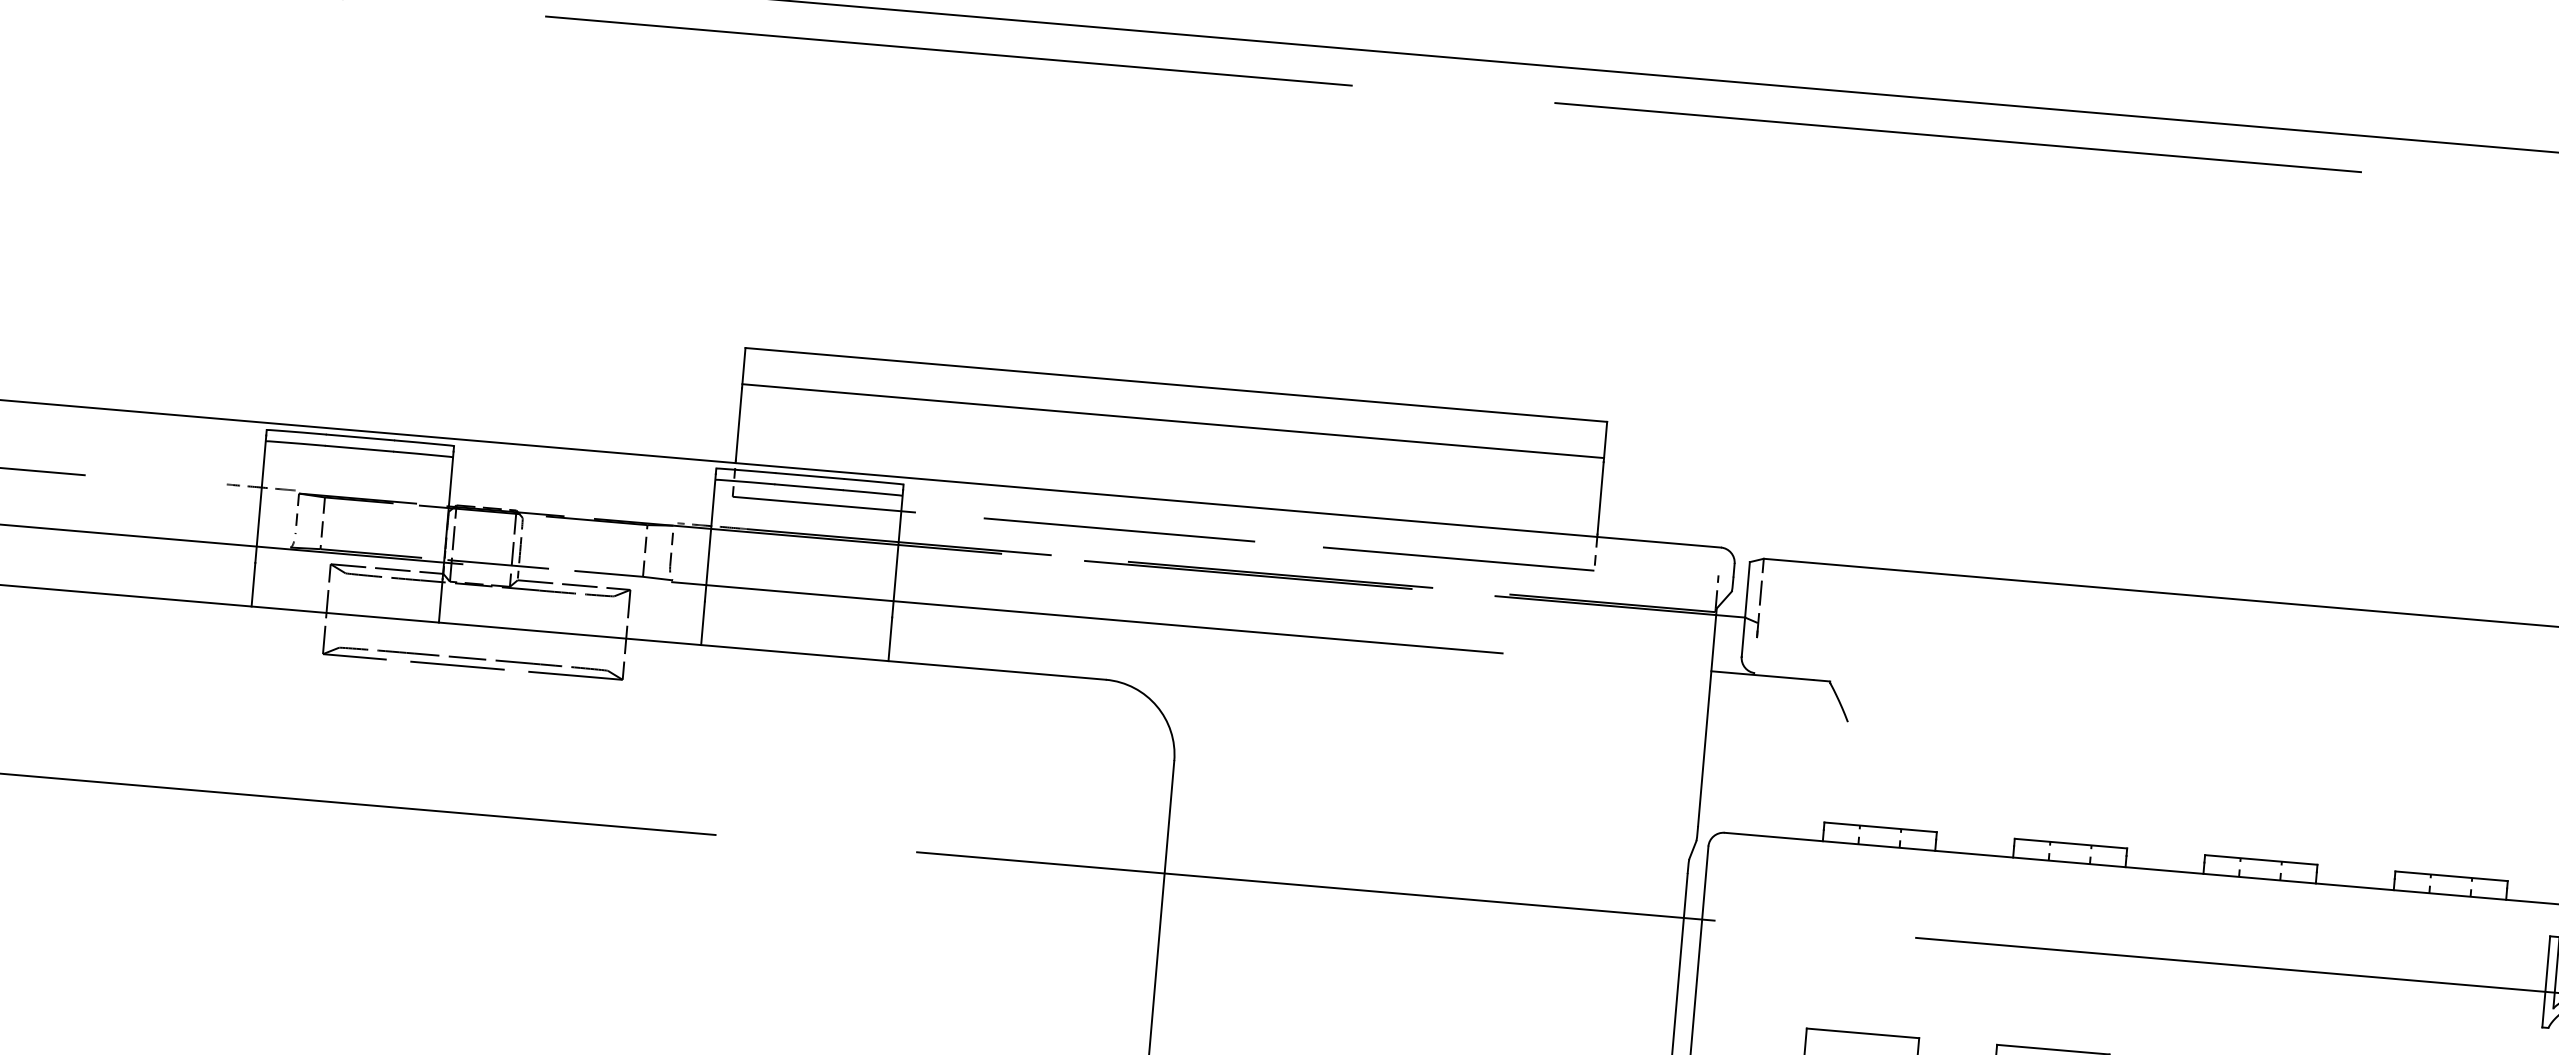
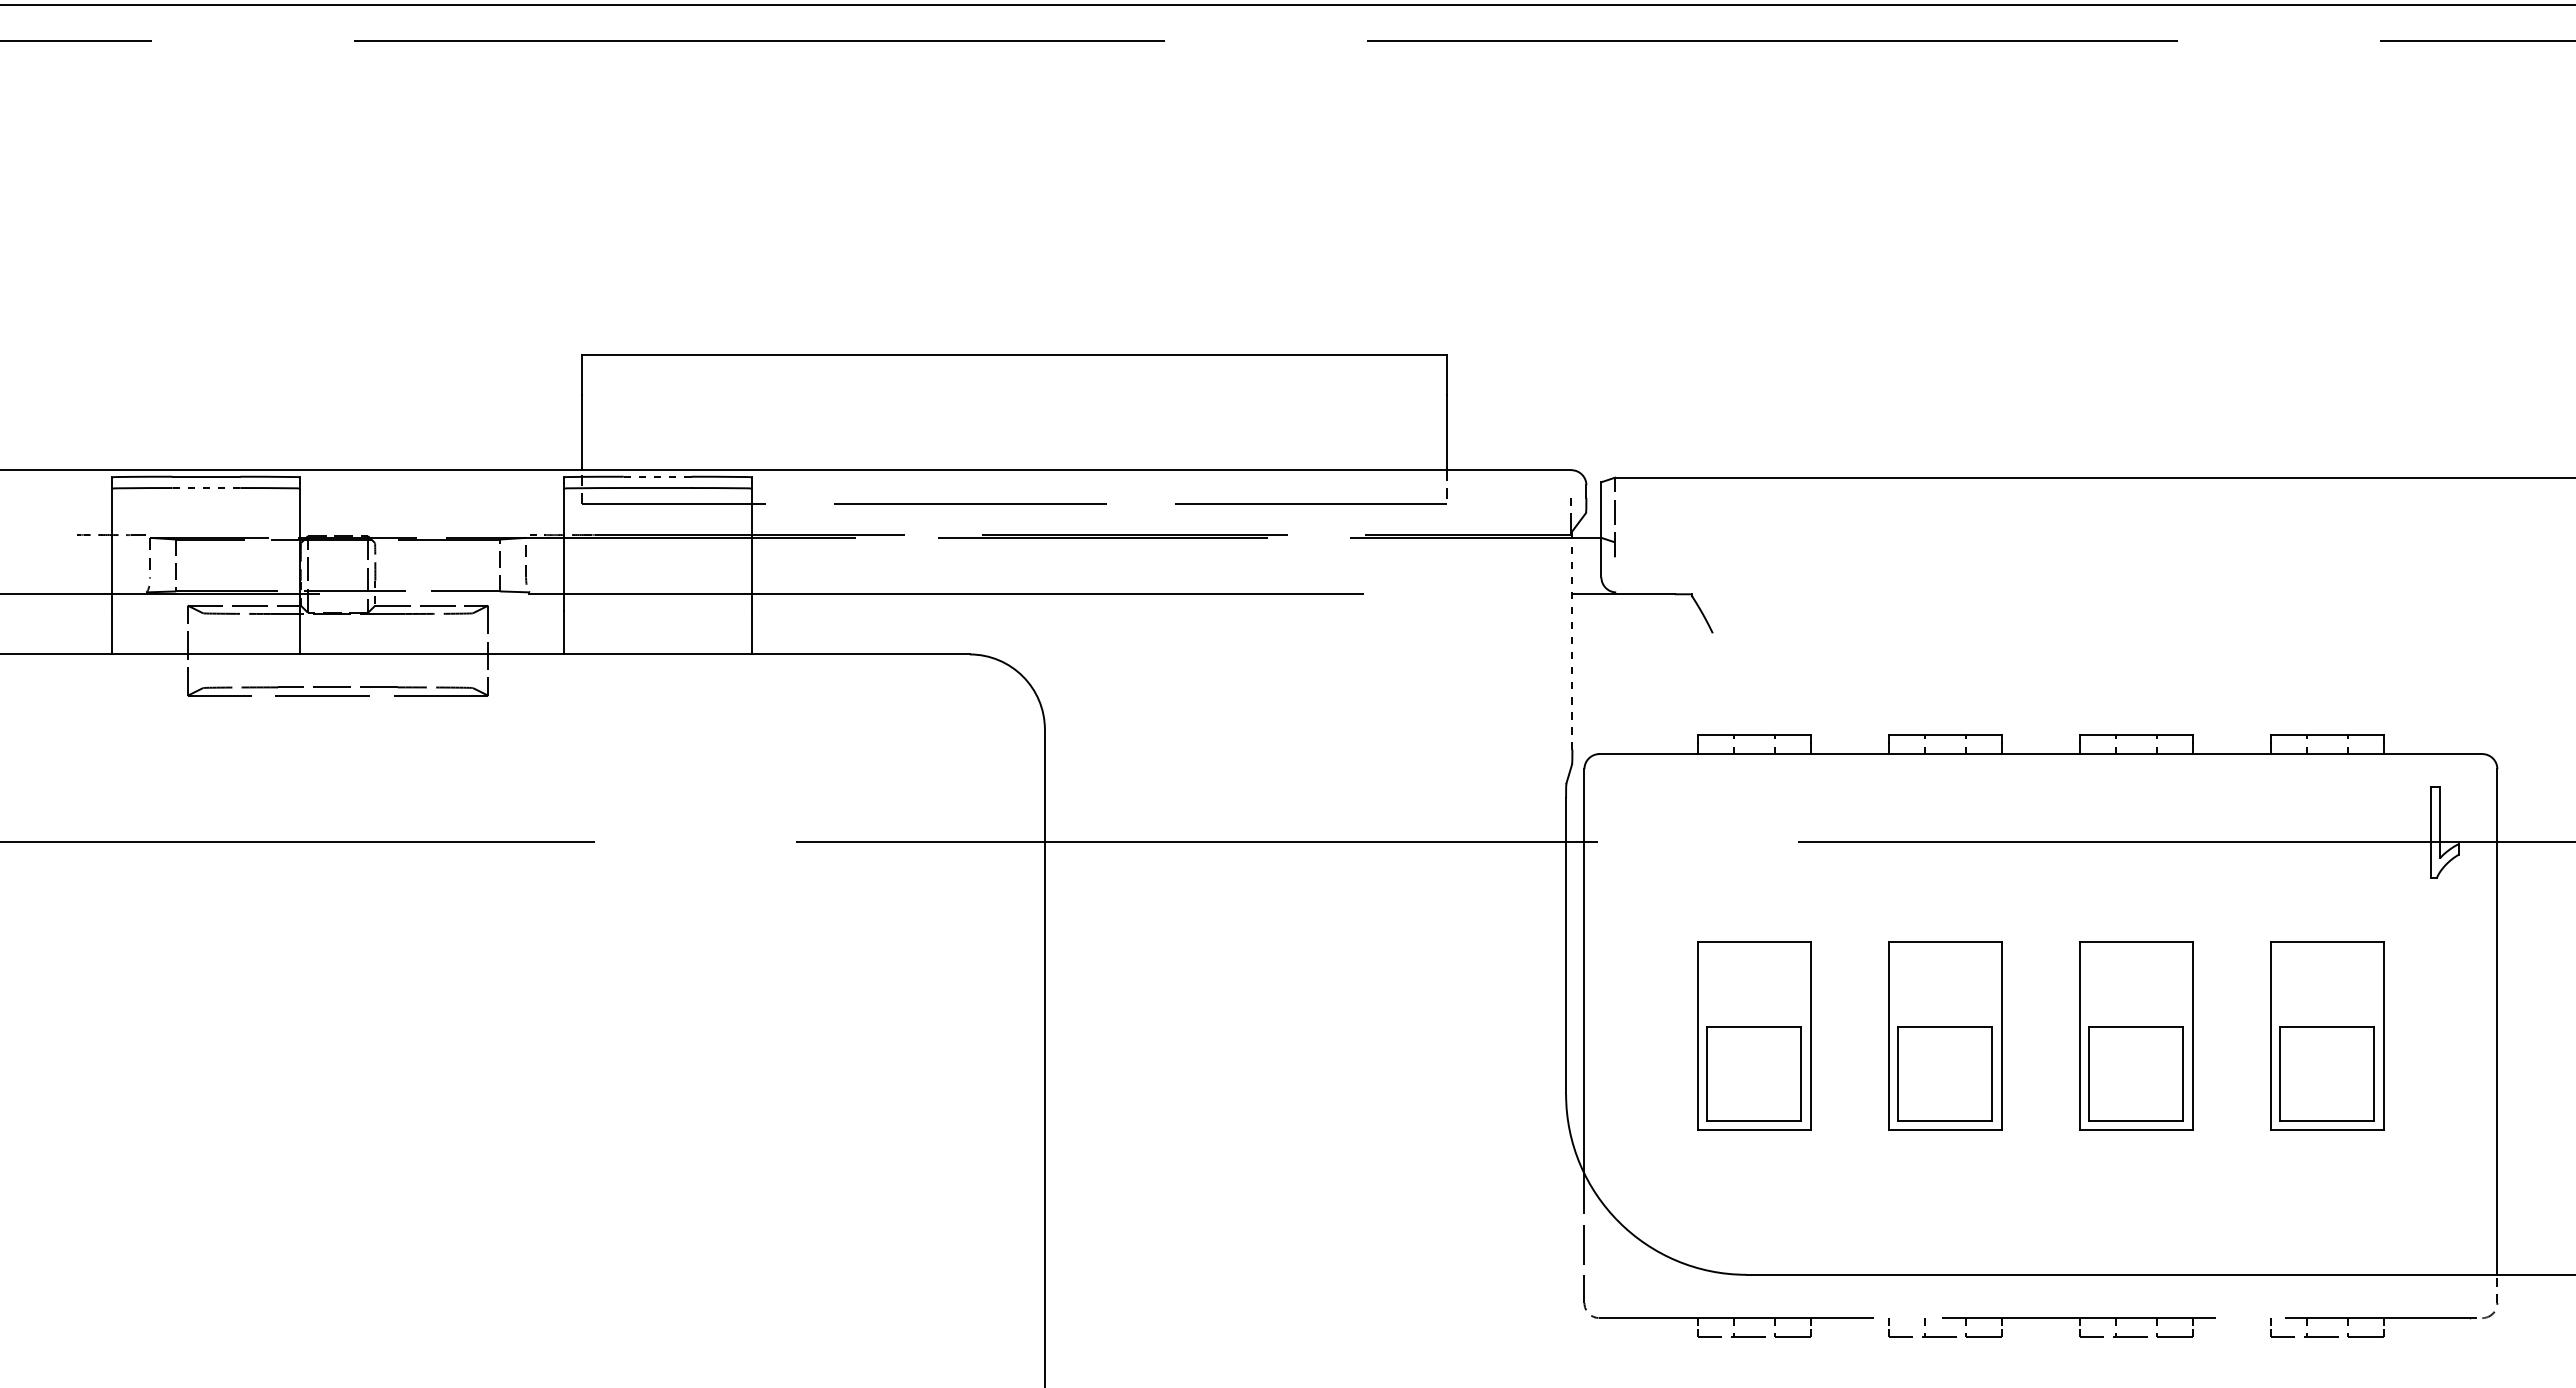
line: (1172, 421) -> (1014, 391), removed
line: (359, 449) -> (206, 488), solid -> dashed
line: (809, 475) -> (657, 476), solid -> dashed
line: (1707, 716) -> (1572, 639), solid -> dashed

